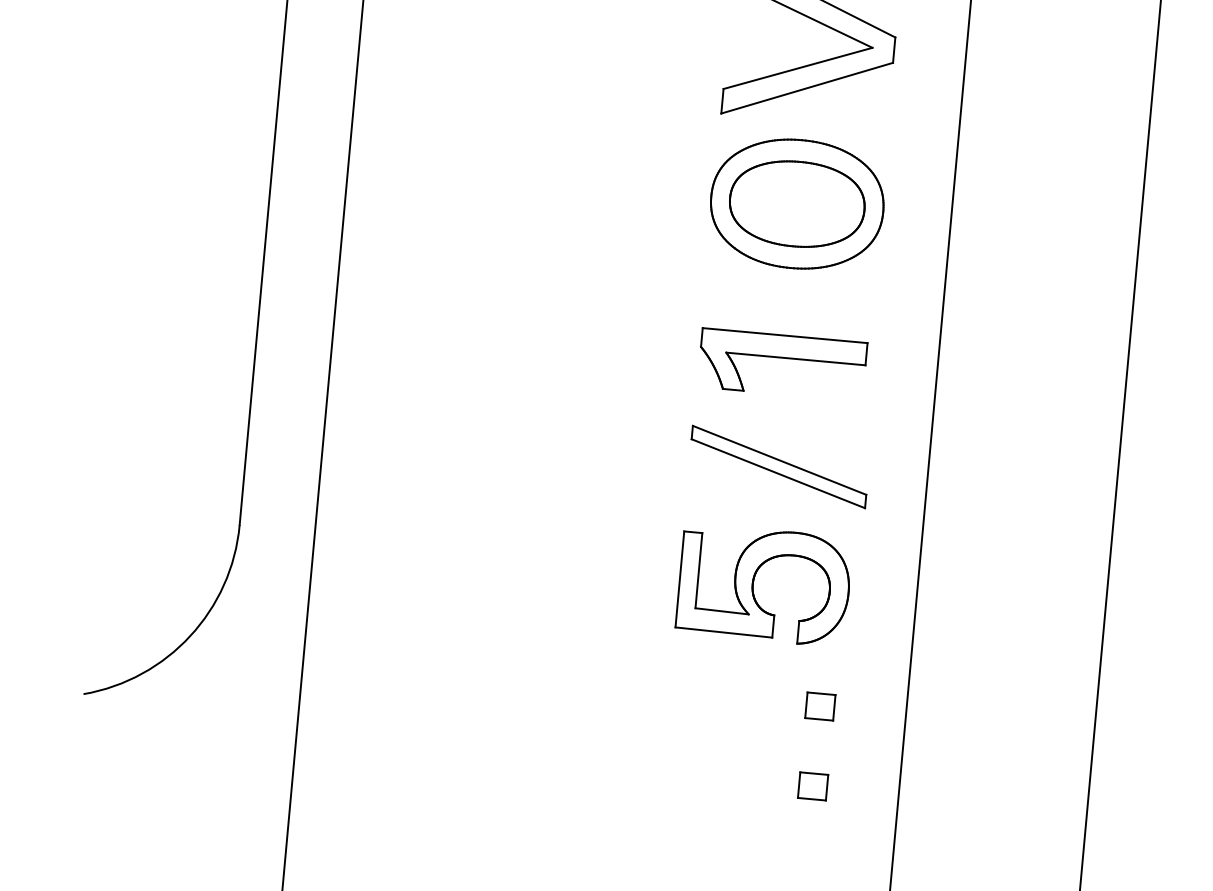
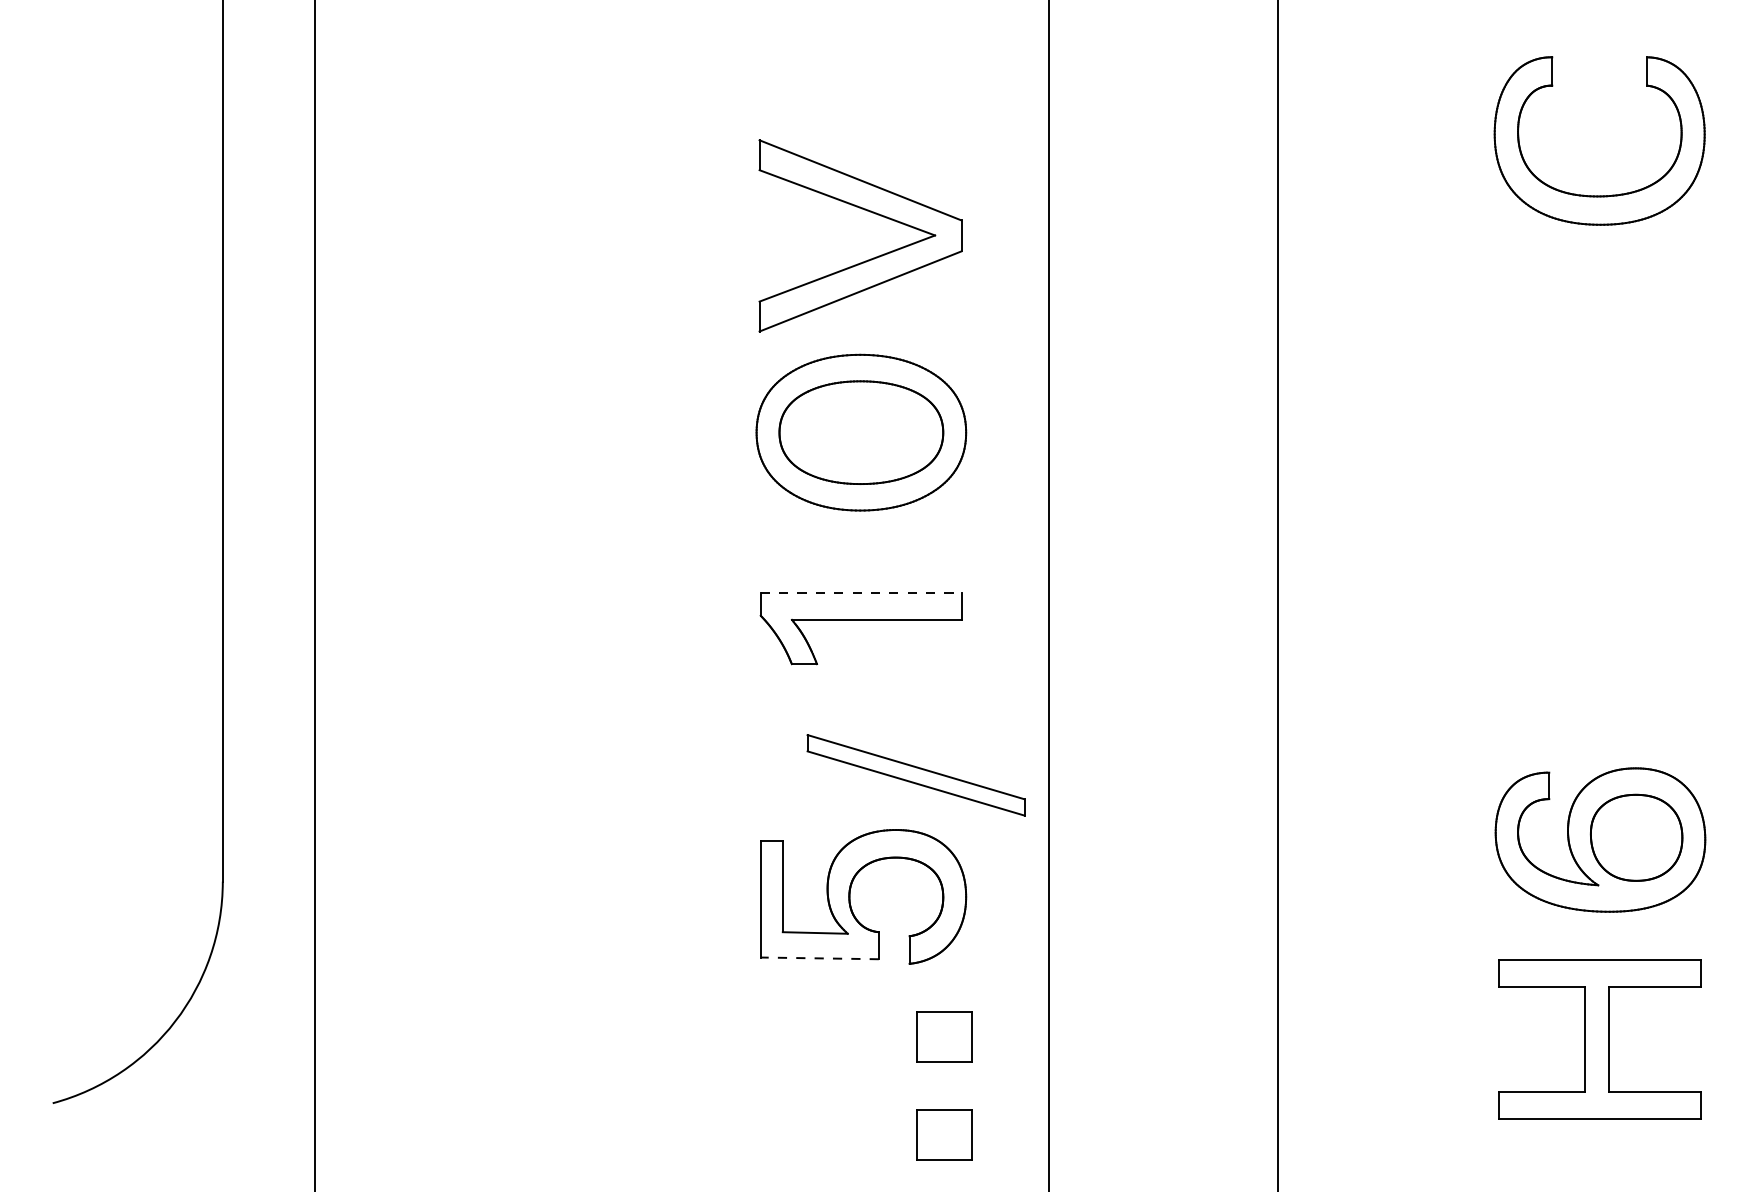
line: (785, 335) -> (861, 592), solid -> dashed
part: (778, 467) -> (915, 775), moved
line: (723, 632) -> (819, 958), solid -> dashed
part: (820, 706) -> (944, 1037), size x1.6
part: (813, 786) -> (944, 1134), size x1.6

